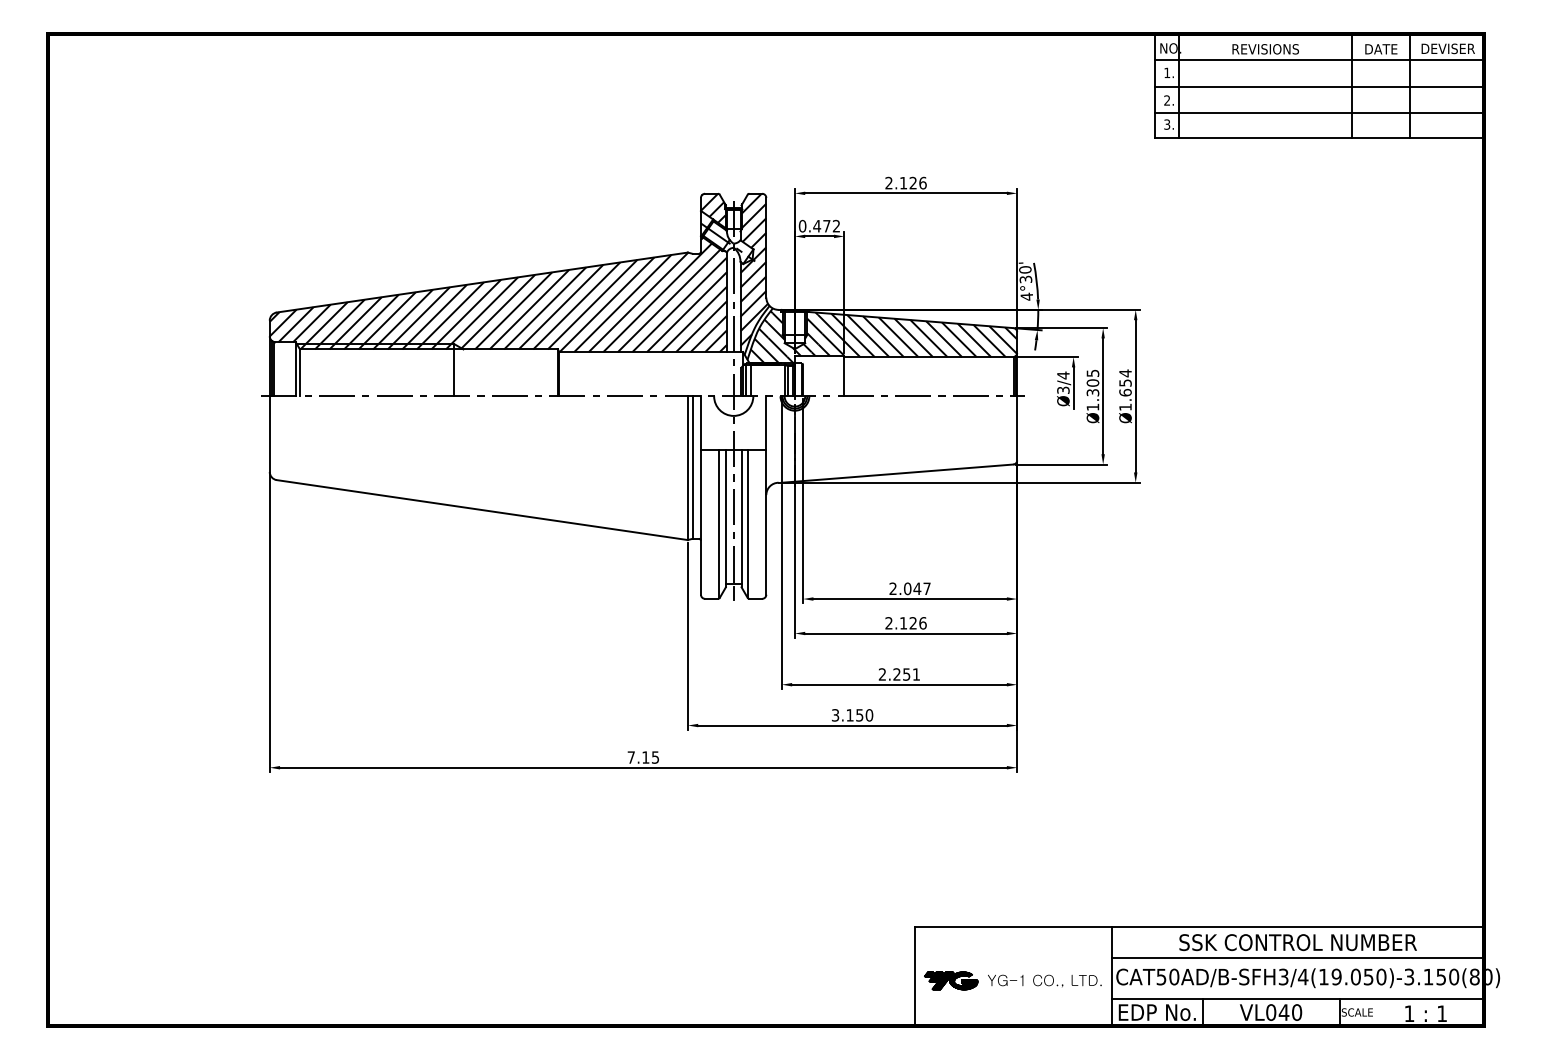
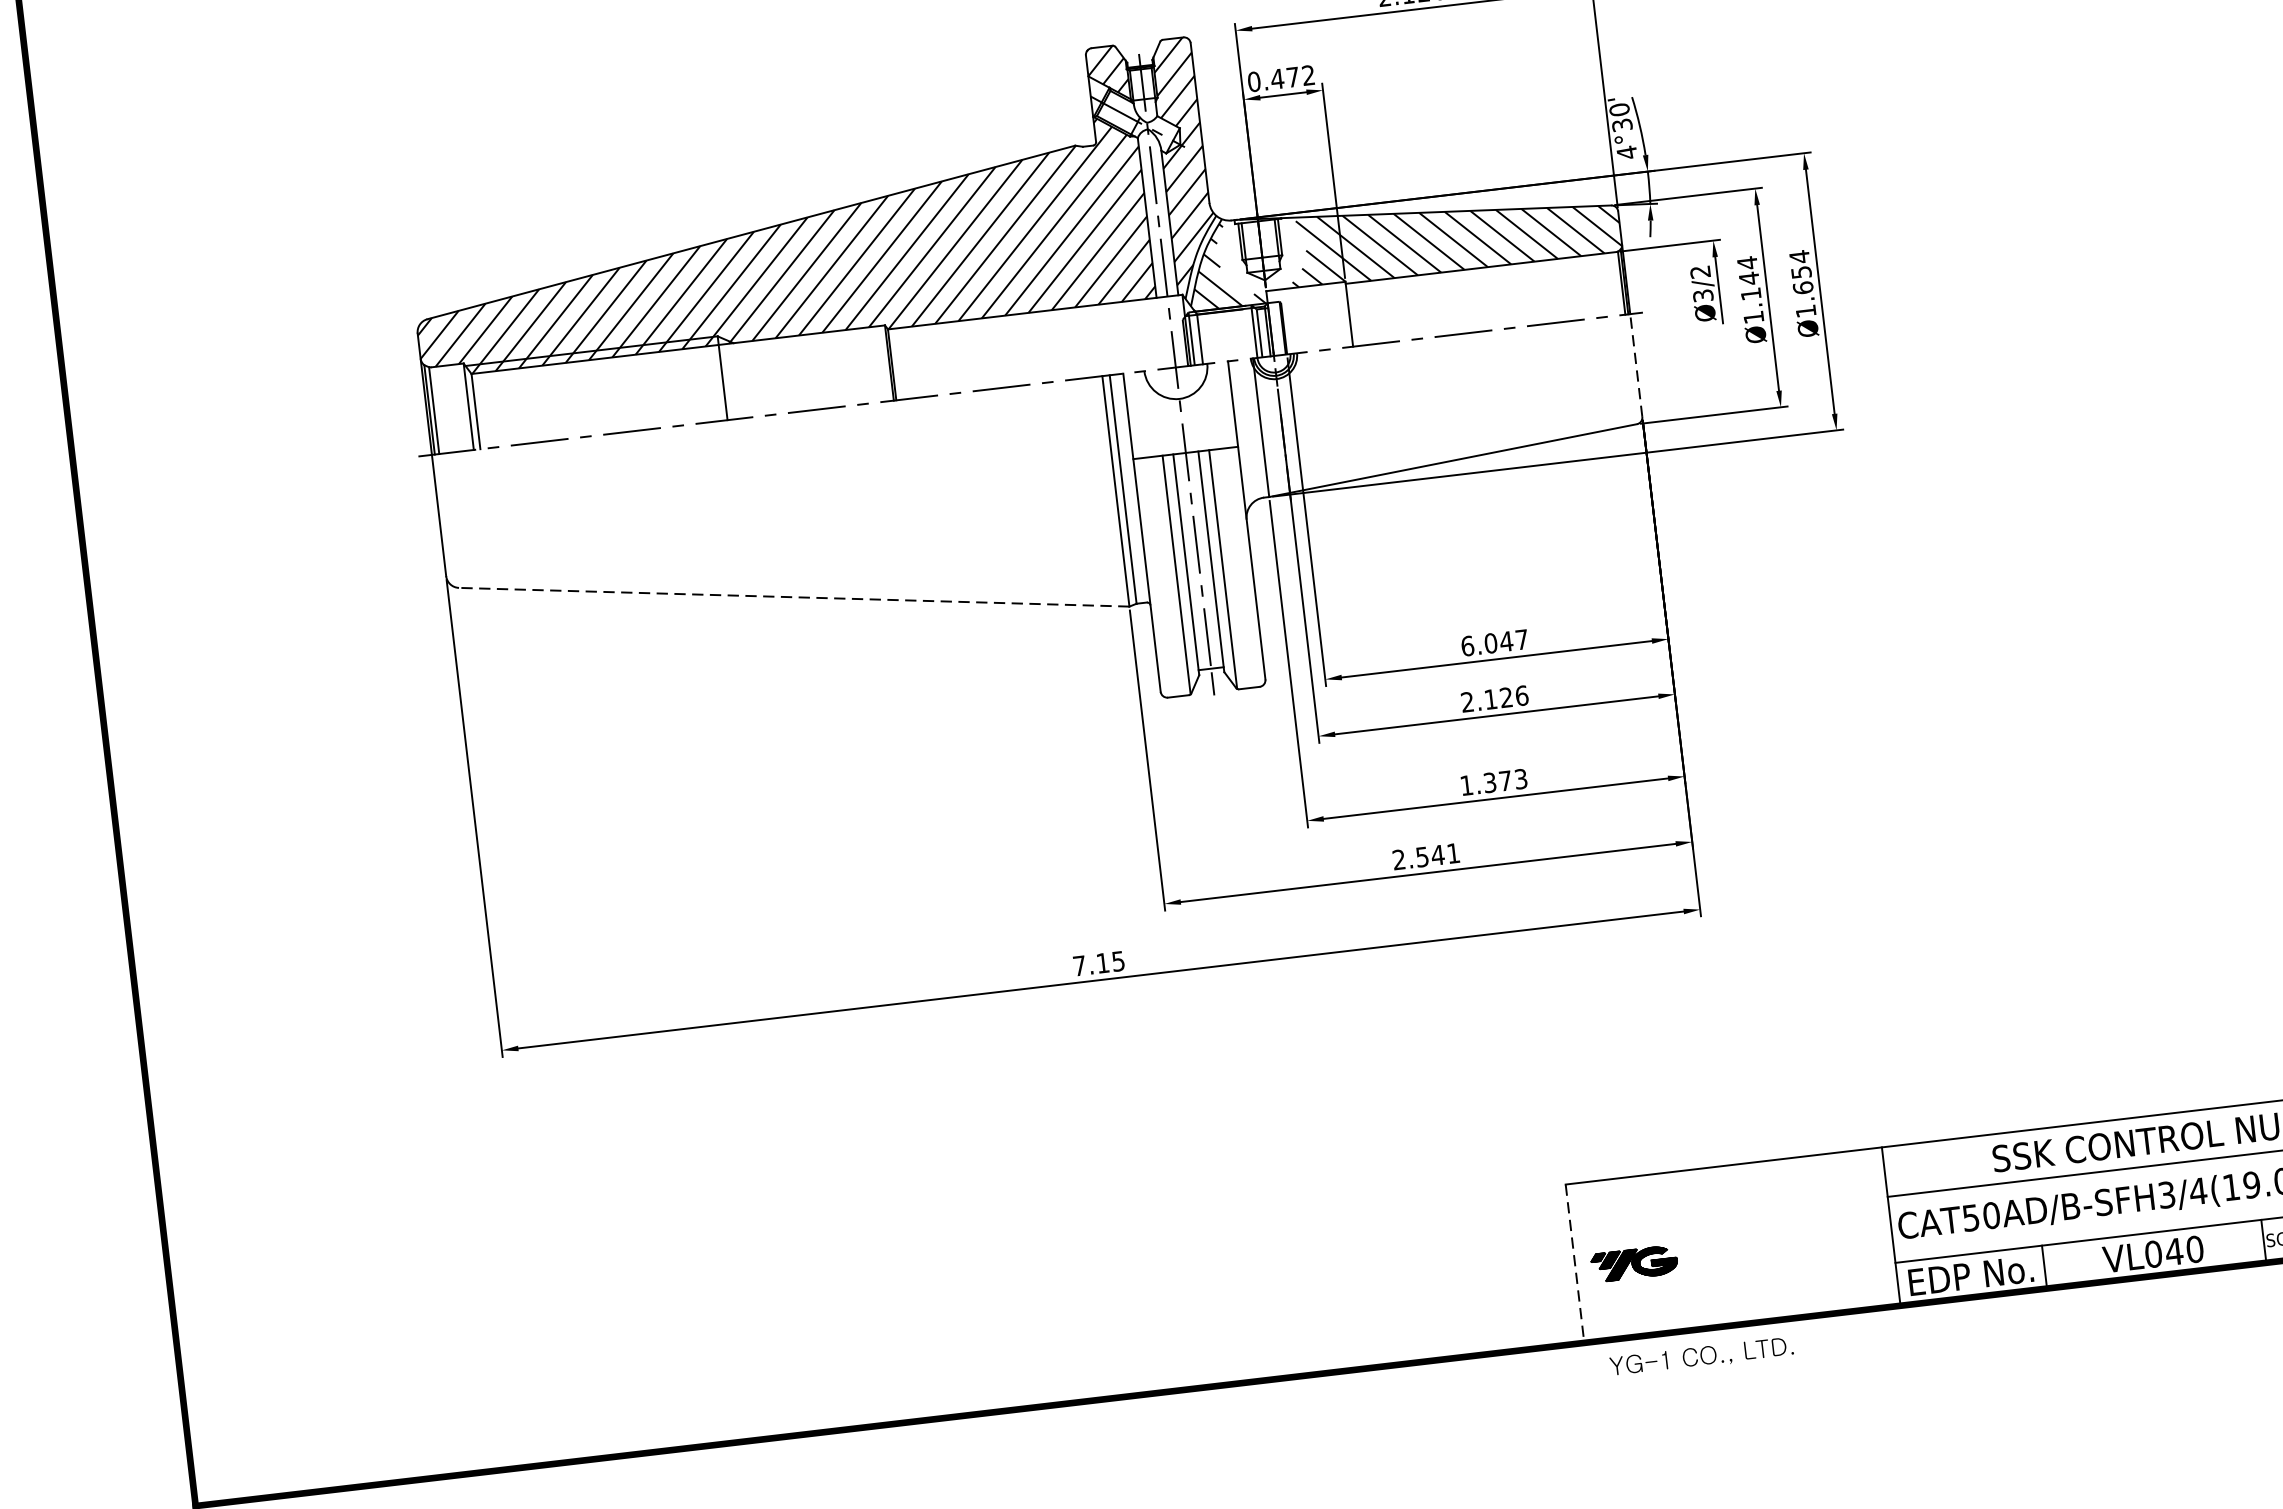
hatch: (795, 334) -> (1263, 256), removed
text: (1063, 375) -> (1700, 272), Ø3/4 -> Ø3/2
text: (1092, 382) -> (1748, 277), Ø1.305 -> Ø1.144
line: (1017, 427) -> (1636, 364), solid -> dashed
line: (482, 510) -> (794, 597), solid -> dashed
text: (892, 588) -> (1466, 645), 2.047 -> 6.047
text: (898, 674) -> (1492, 782), 2.251 -> 1.373
text: (852, 715) -> (1426, 856), 3.150 -> 2.541
line: (914, 977) -> (1575, 1265), solid -> dashed
text: (1044, 980) -> (1701, 1356), moved

